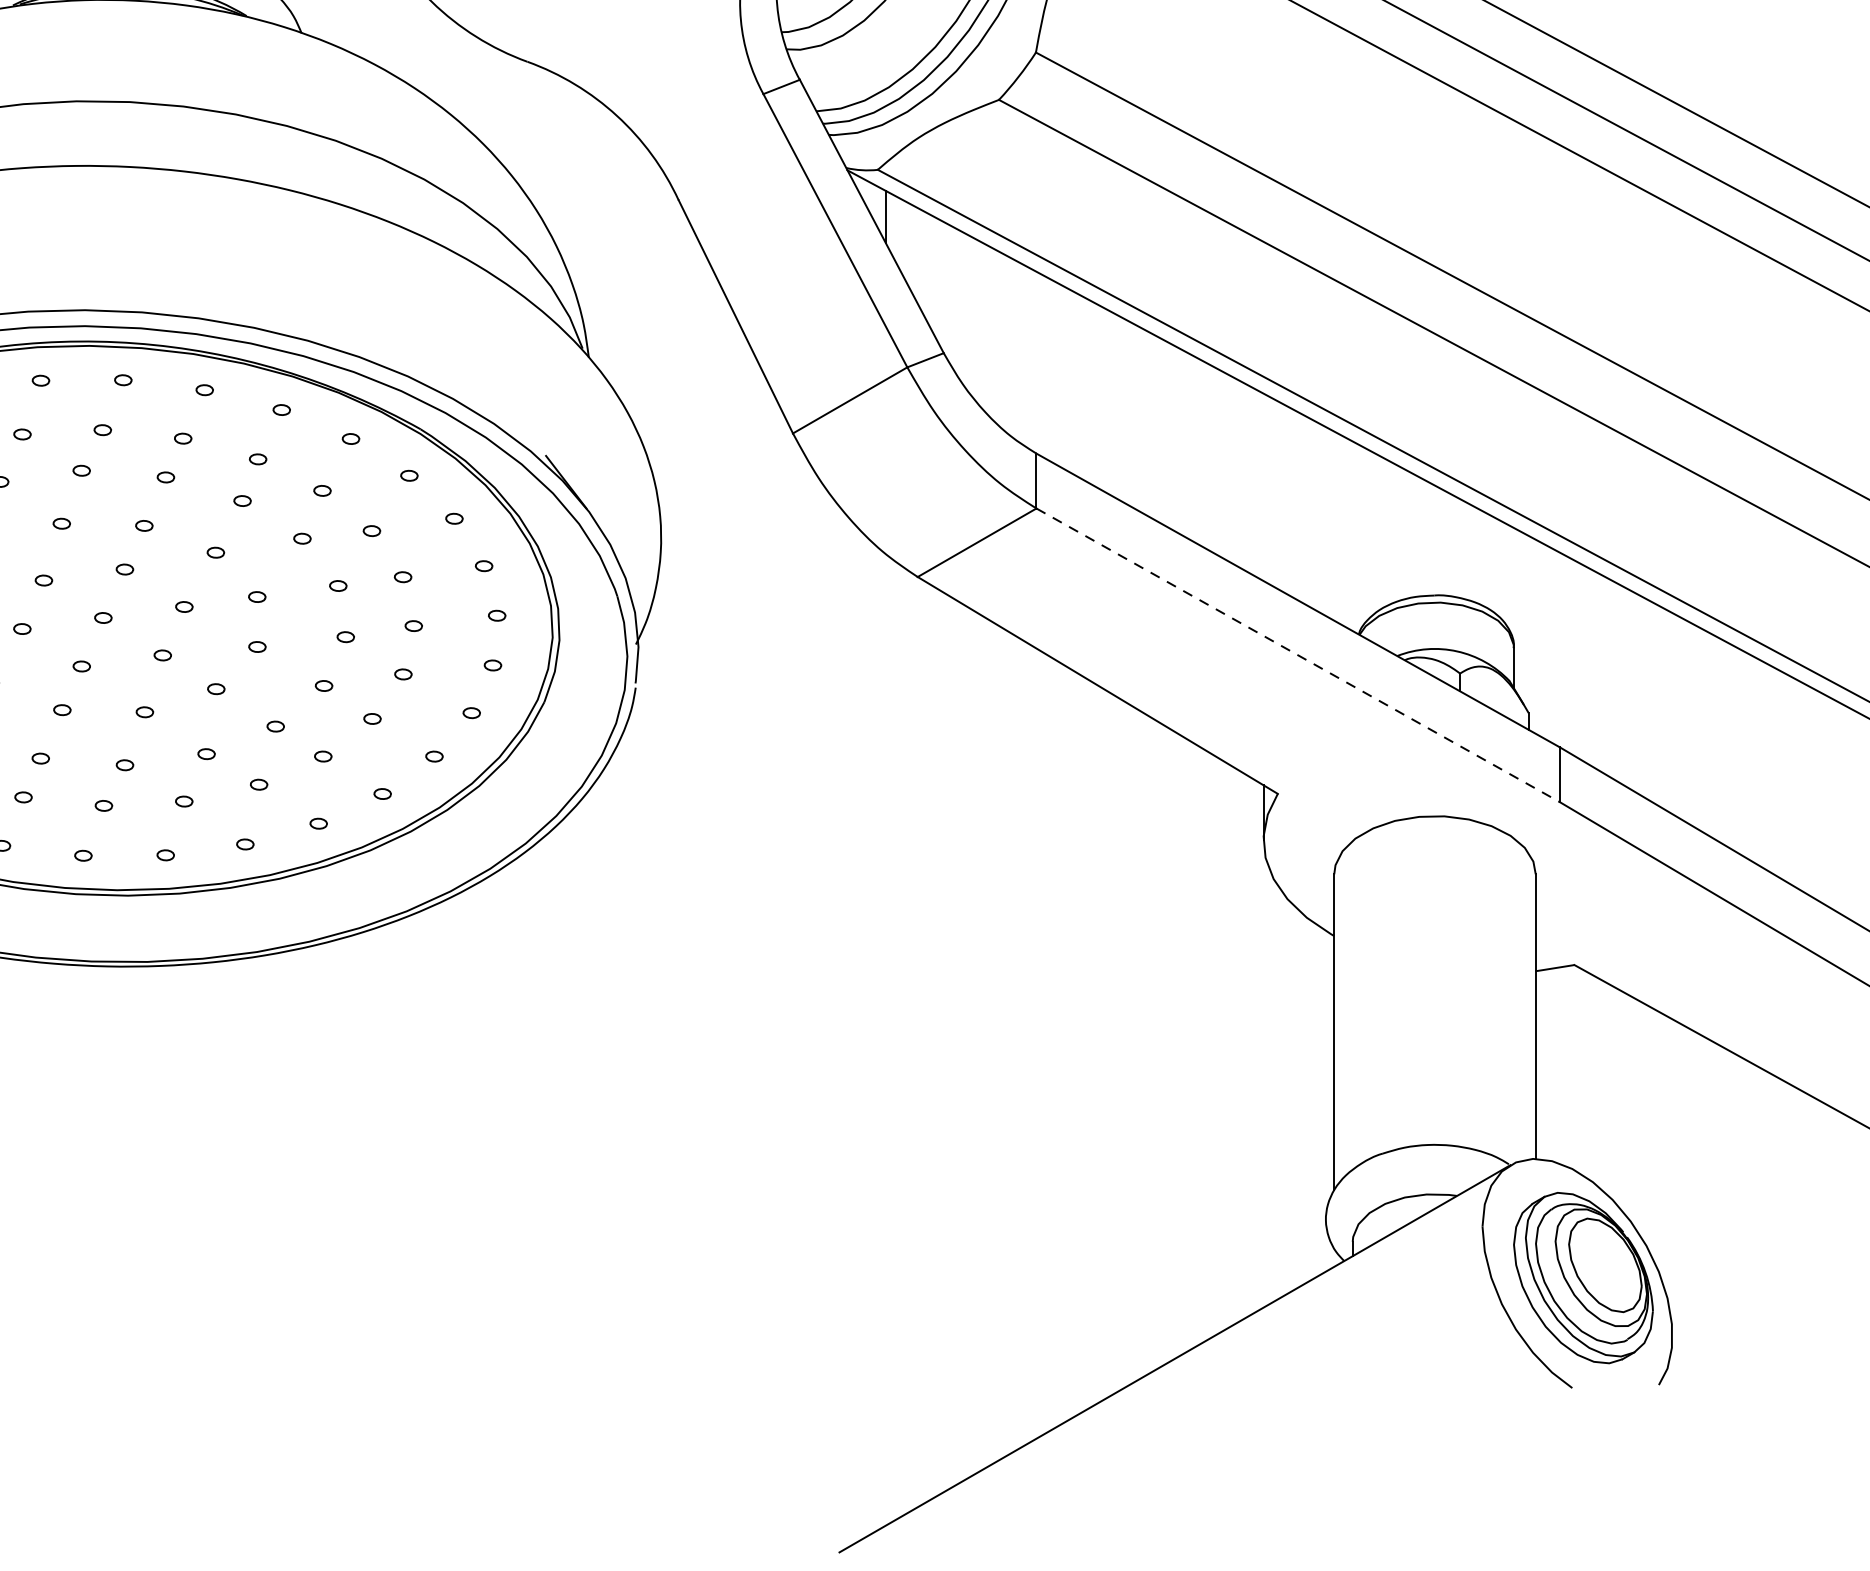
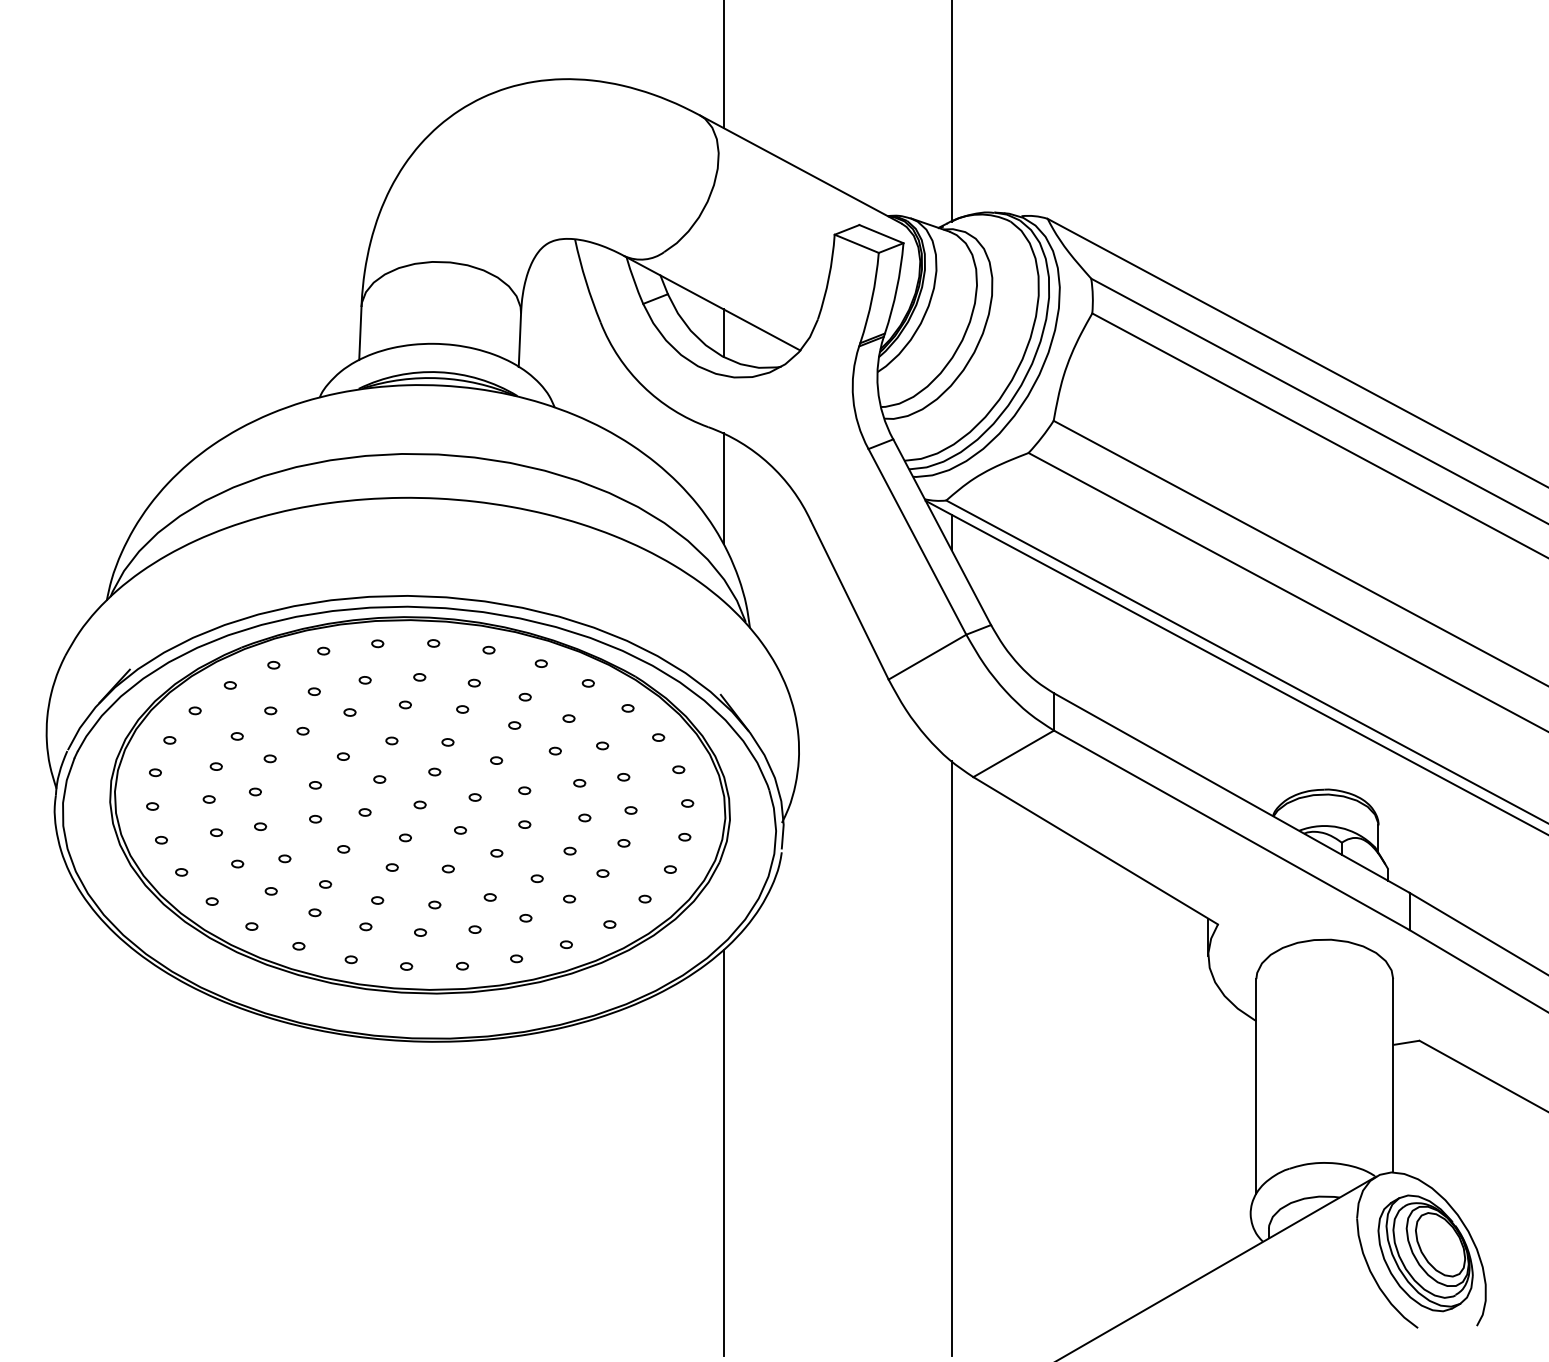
line: (549, 152) -> (723, 488), added
line: (1297, 655) -> (1231, 830), dashed -> solid
line: (885, 991) -> (951, 1058), added
line: (549, 1129) -> (723, 1152), added

